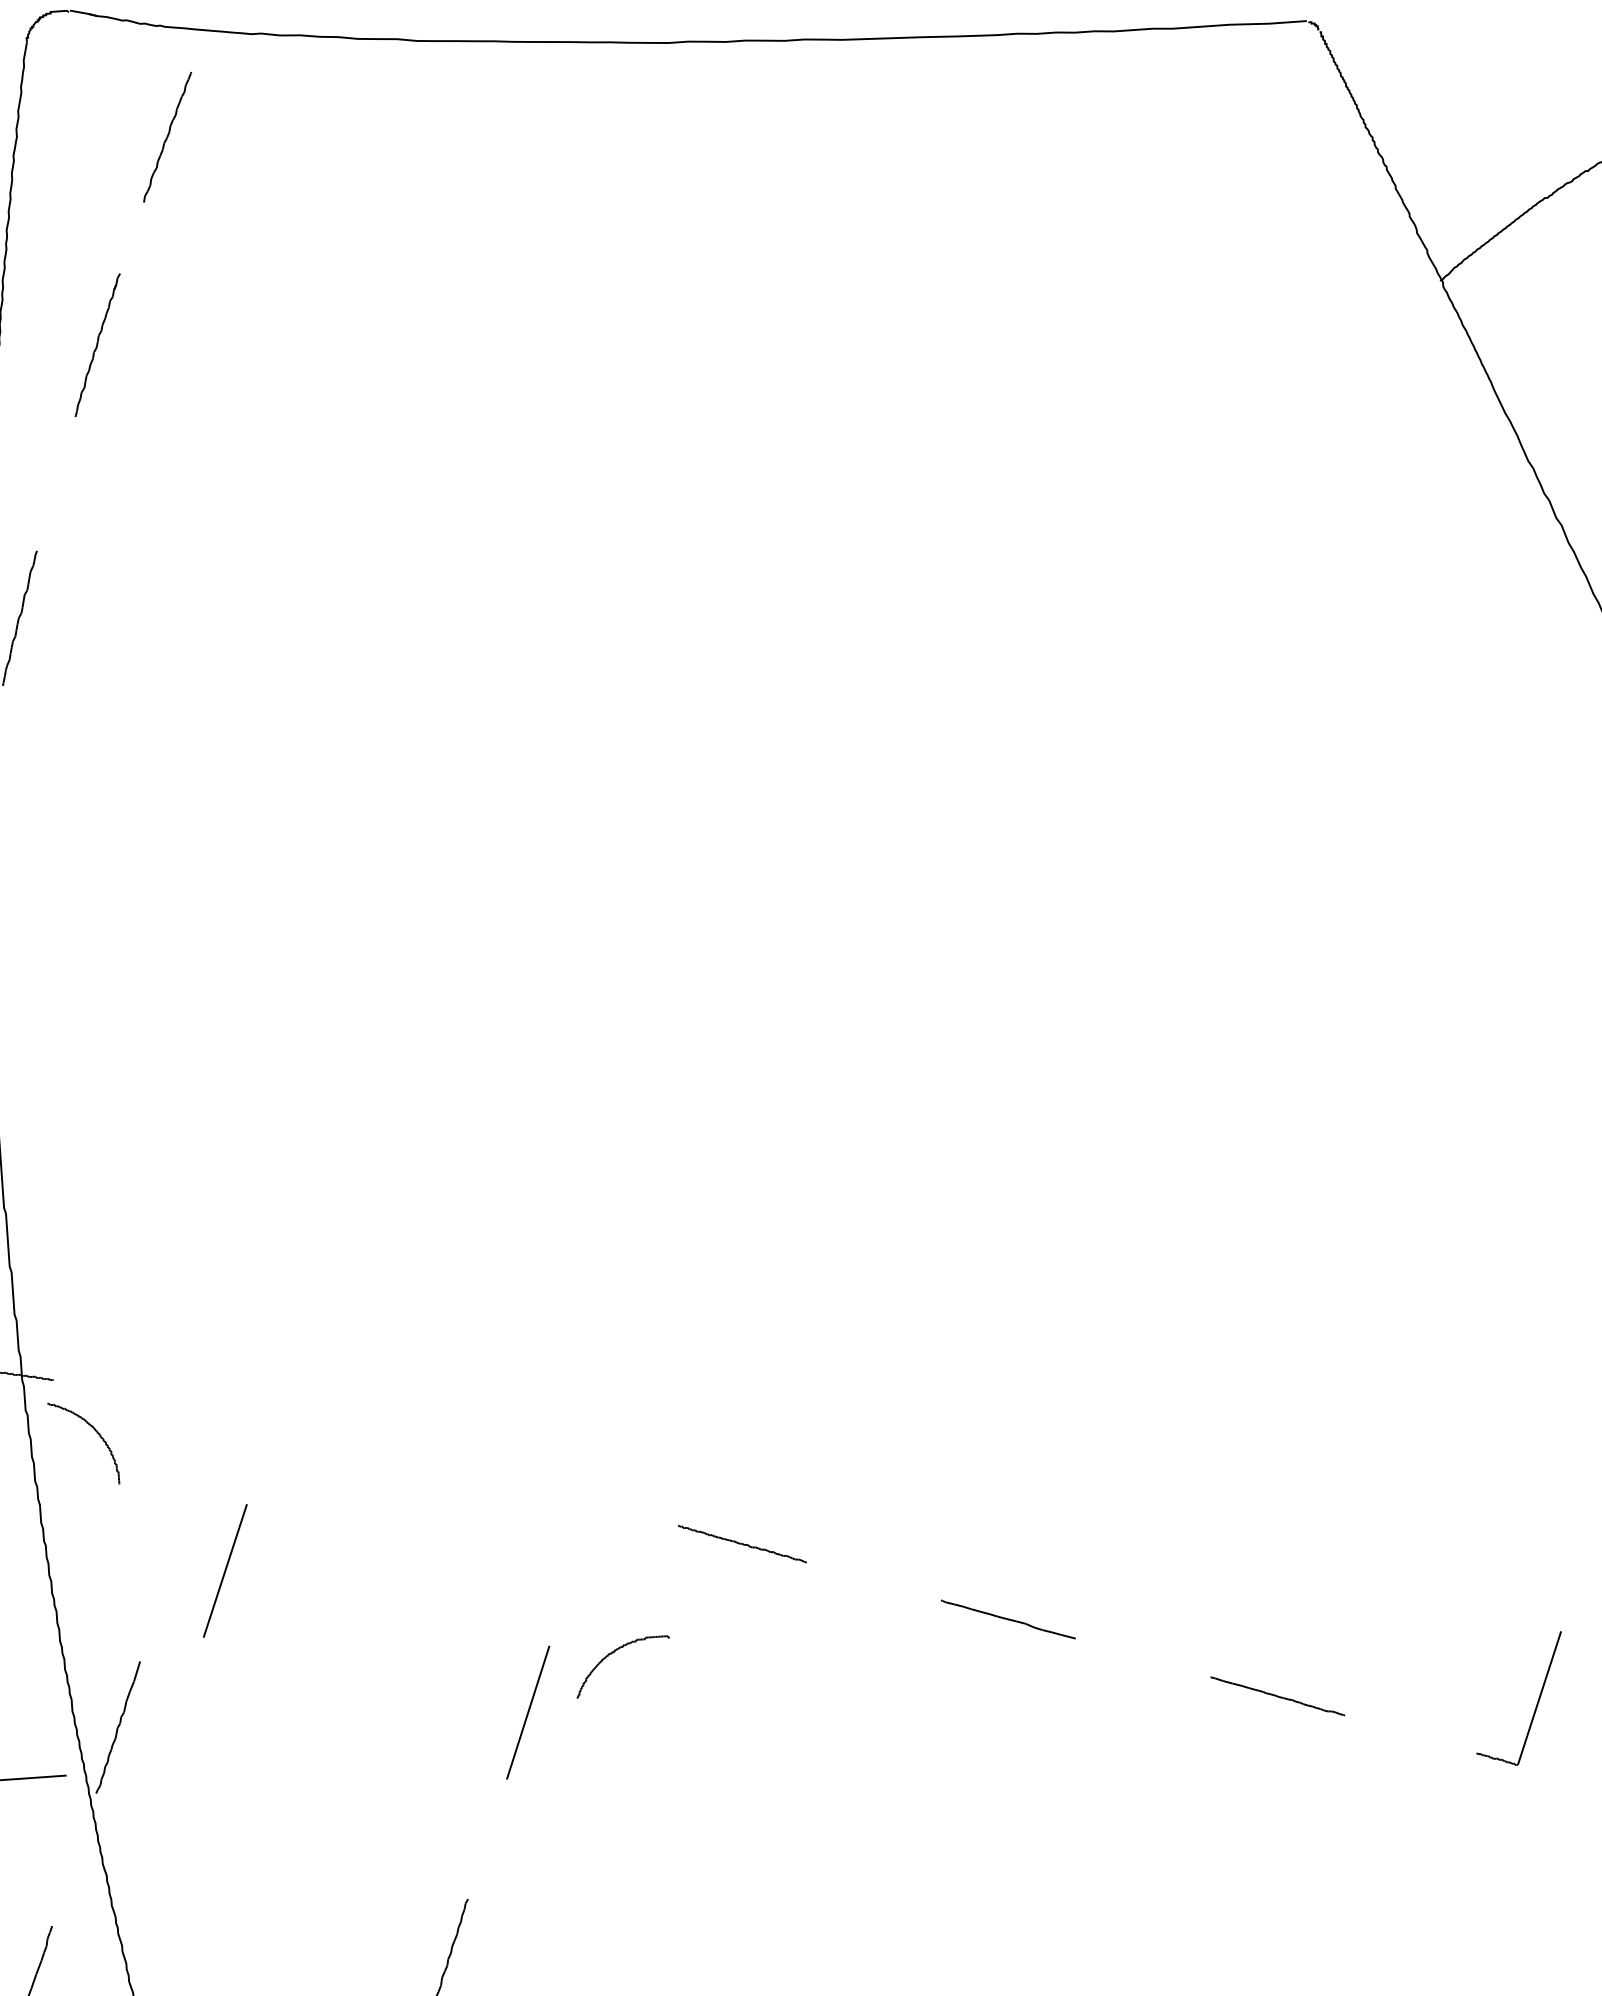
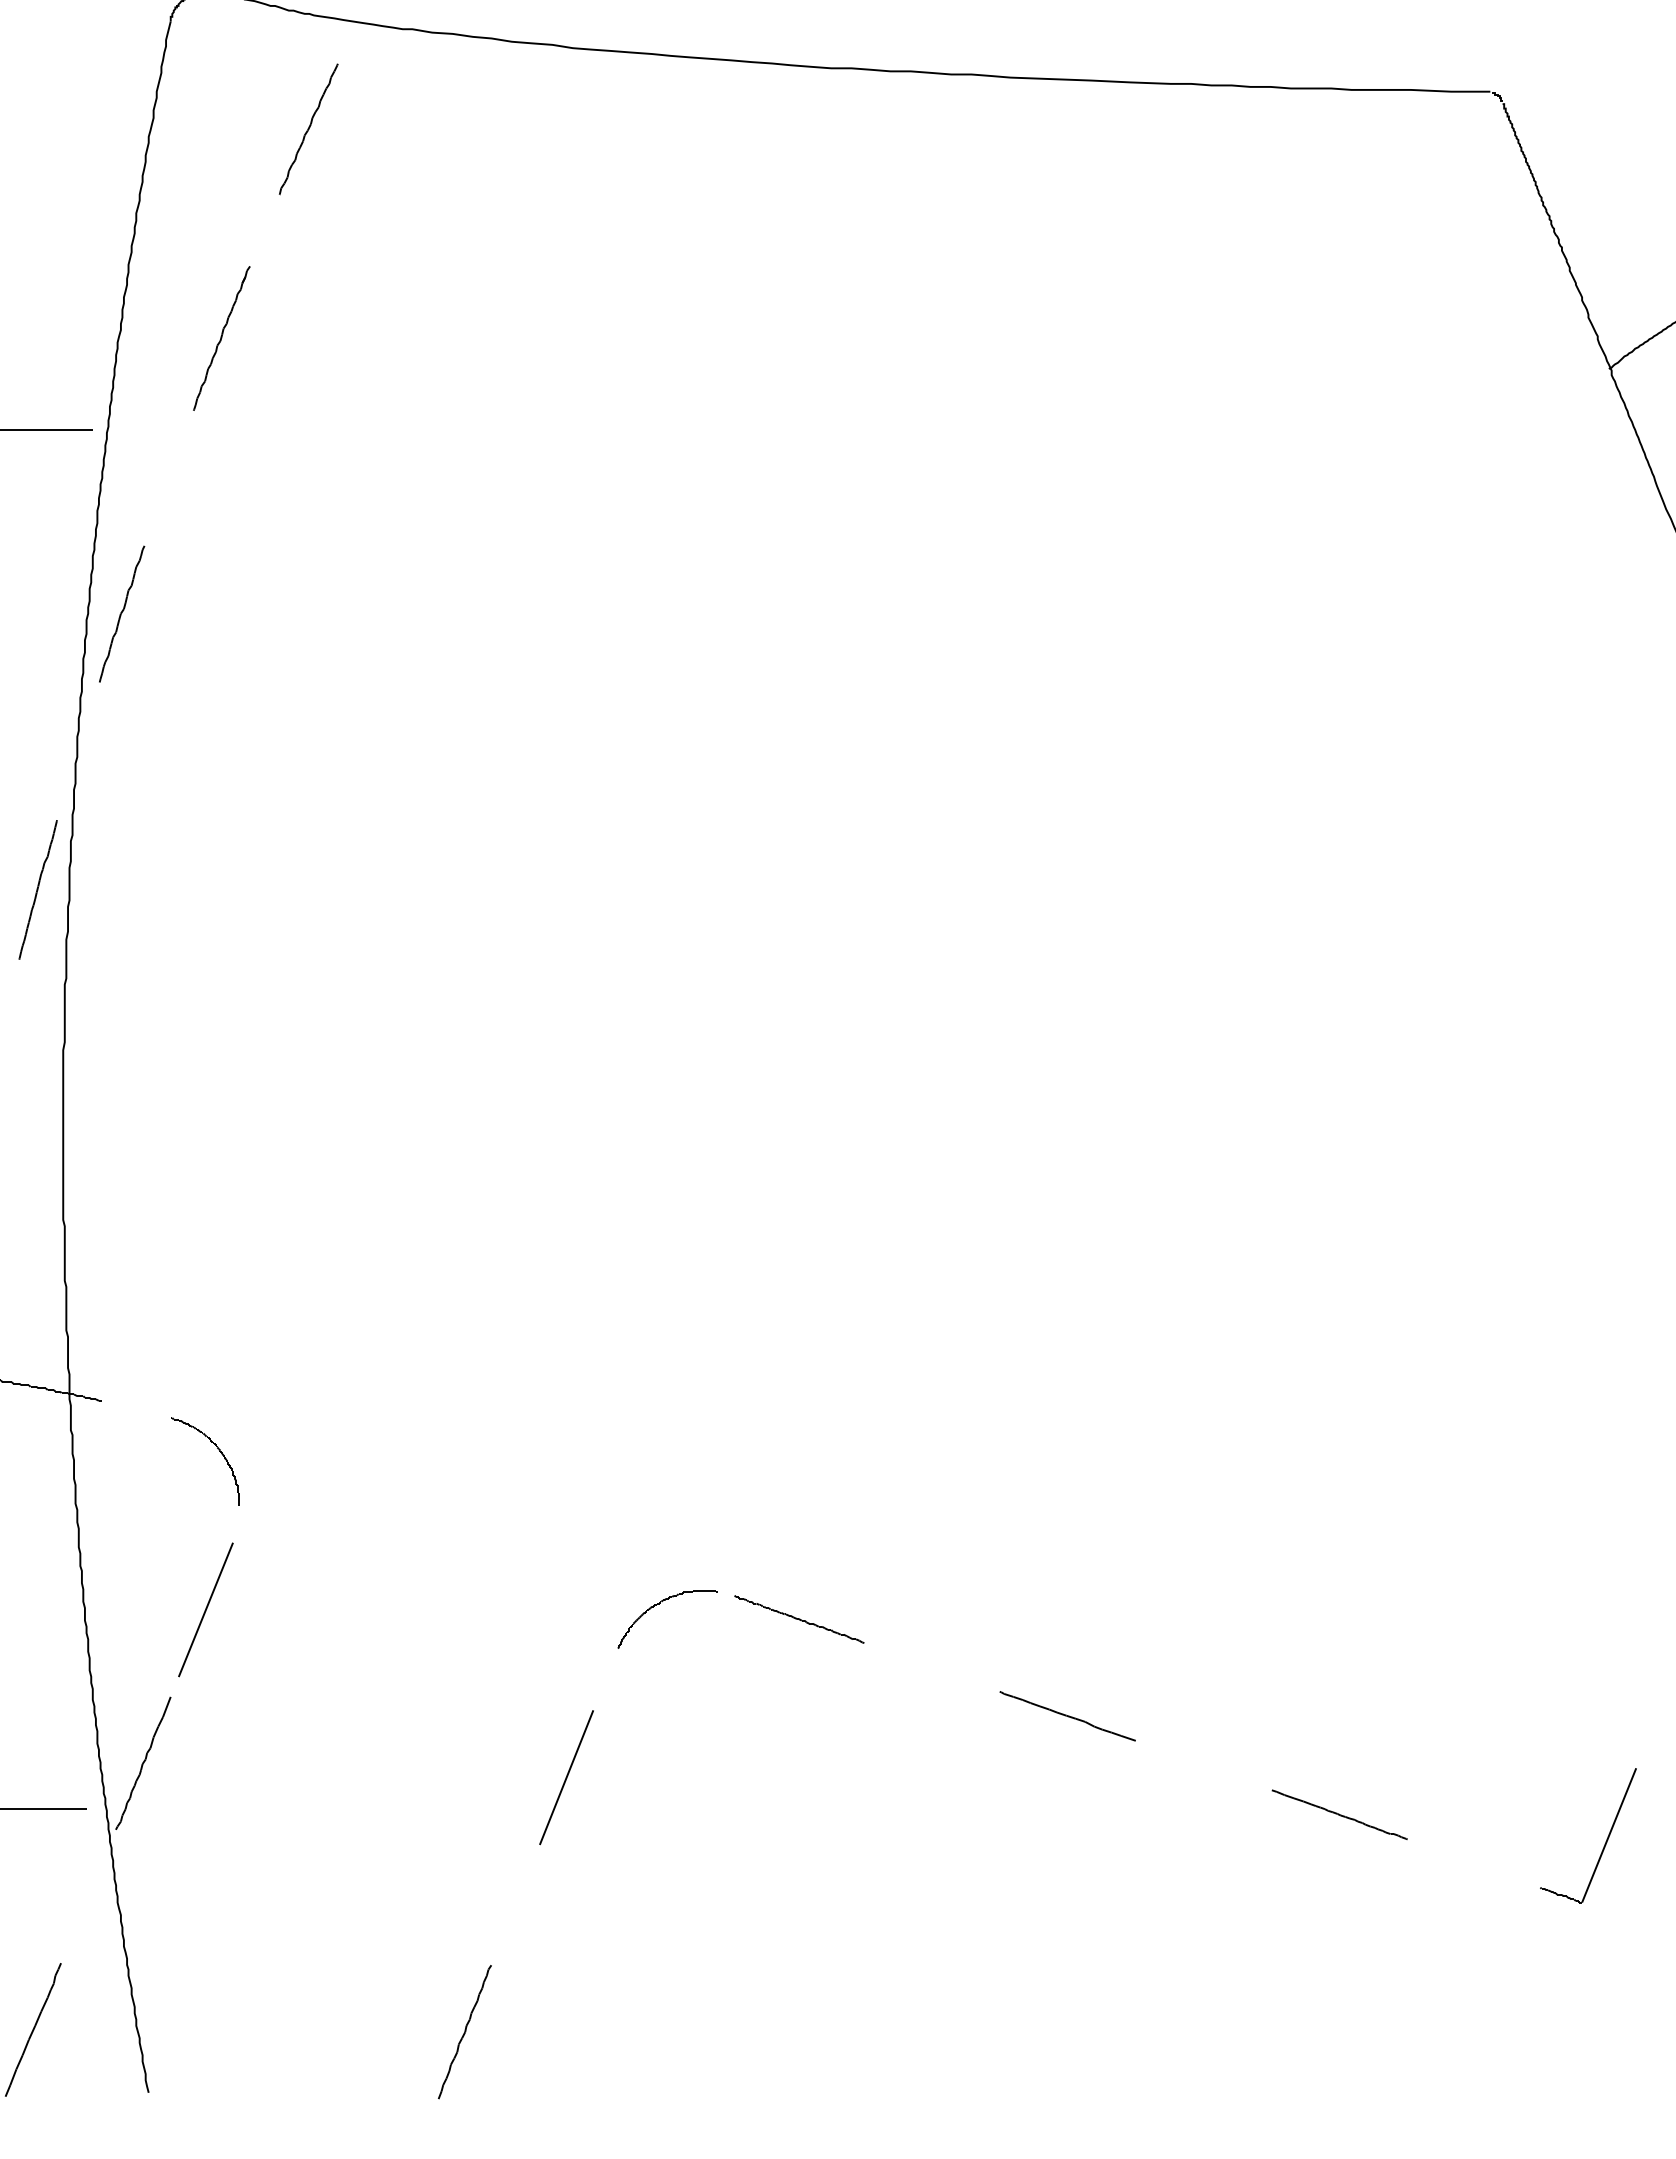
curve: (95, 1432) -> (218, 1450), moved
line: (224, 1570) -> (205, 1609), moved
curve: (614, 1653) -> (659, 1604), moved

